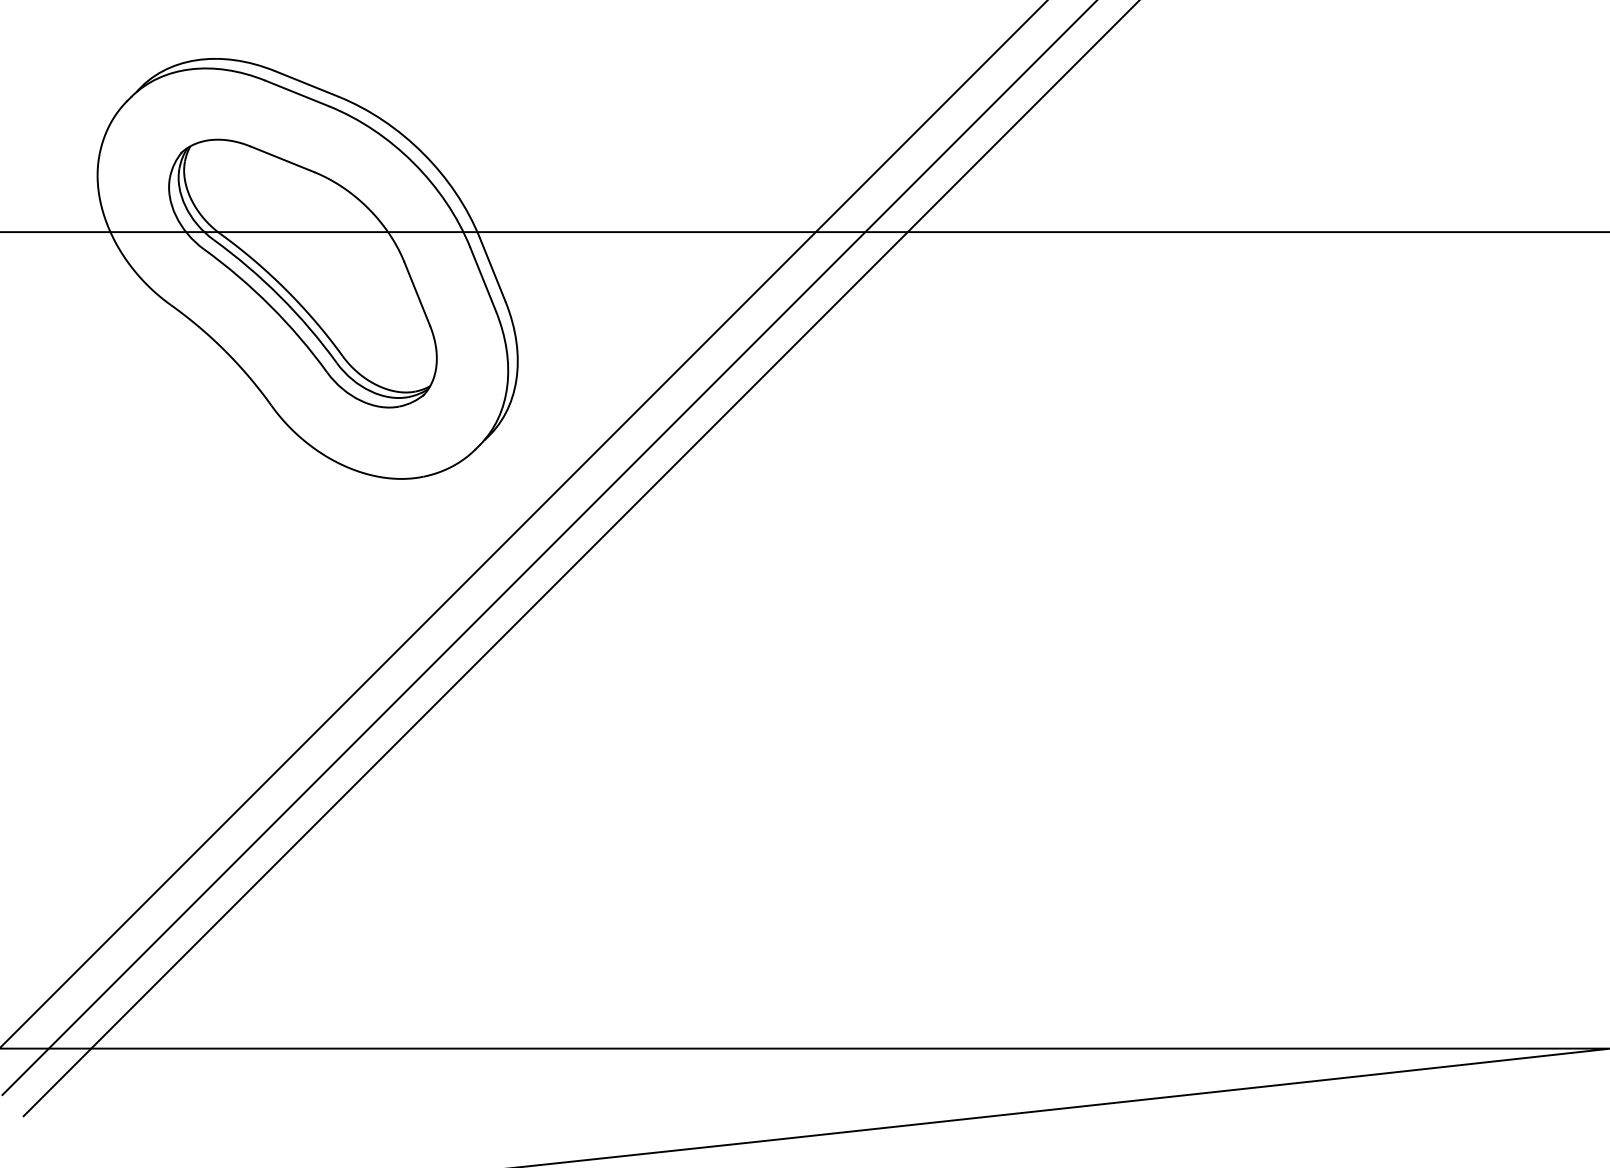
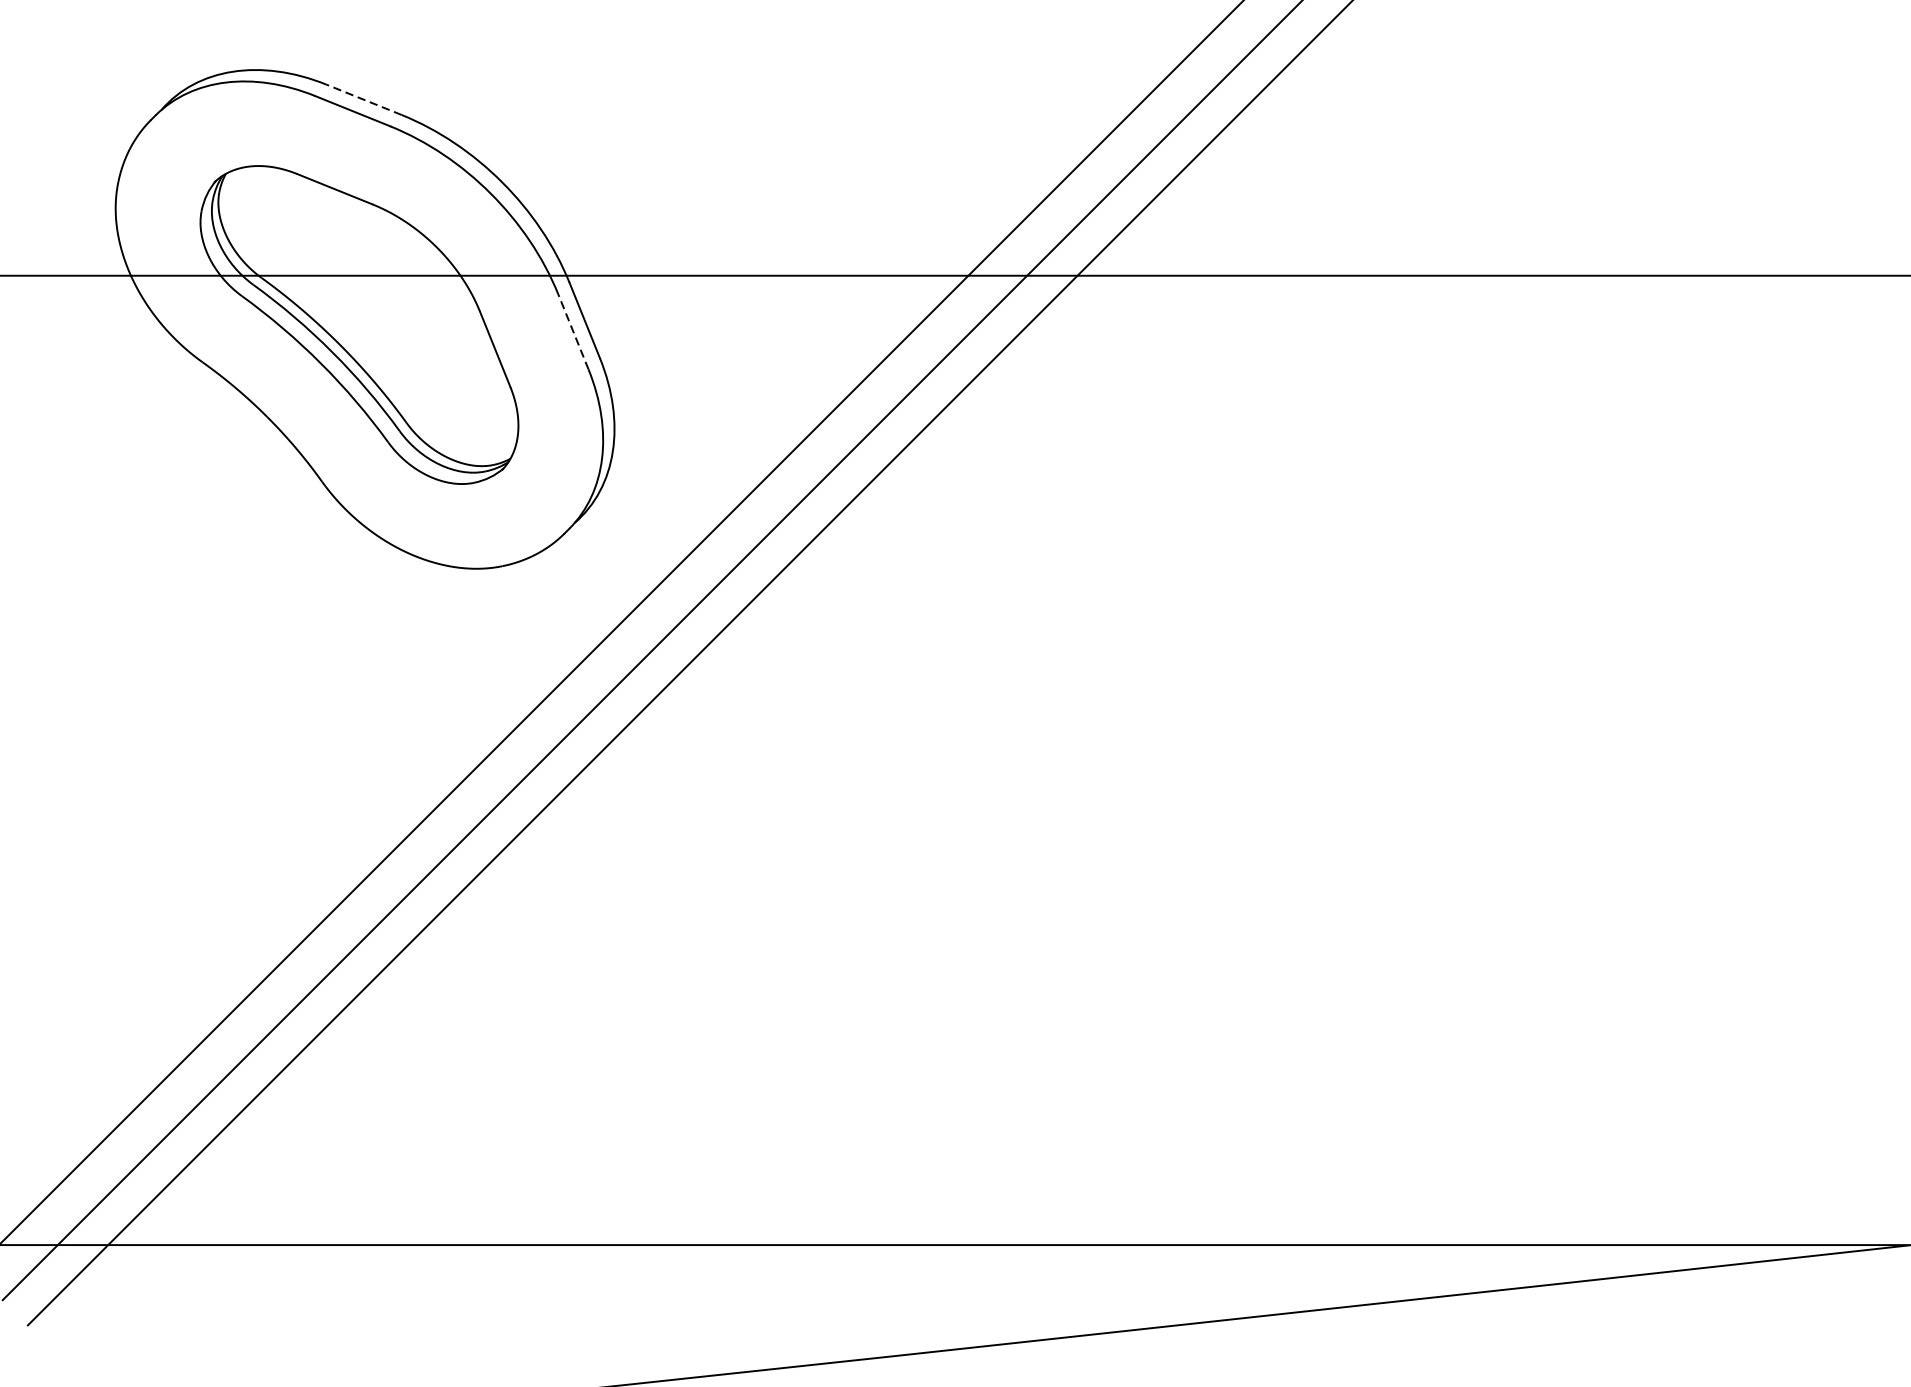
line: (306, 83) -> (363, 99), solid -> dashed
line: (482, 278) -> (572, 330), solid -> dashed

